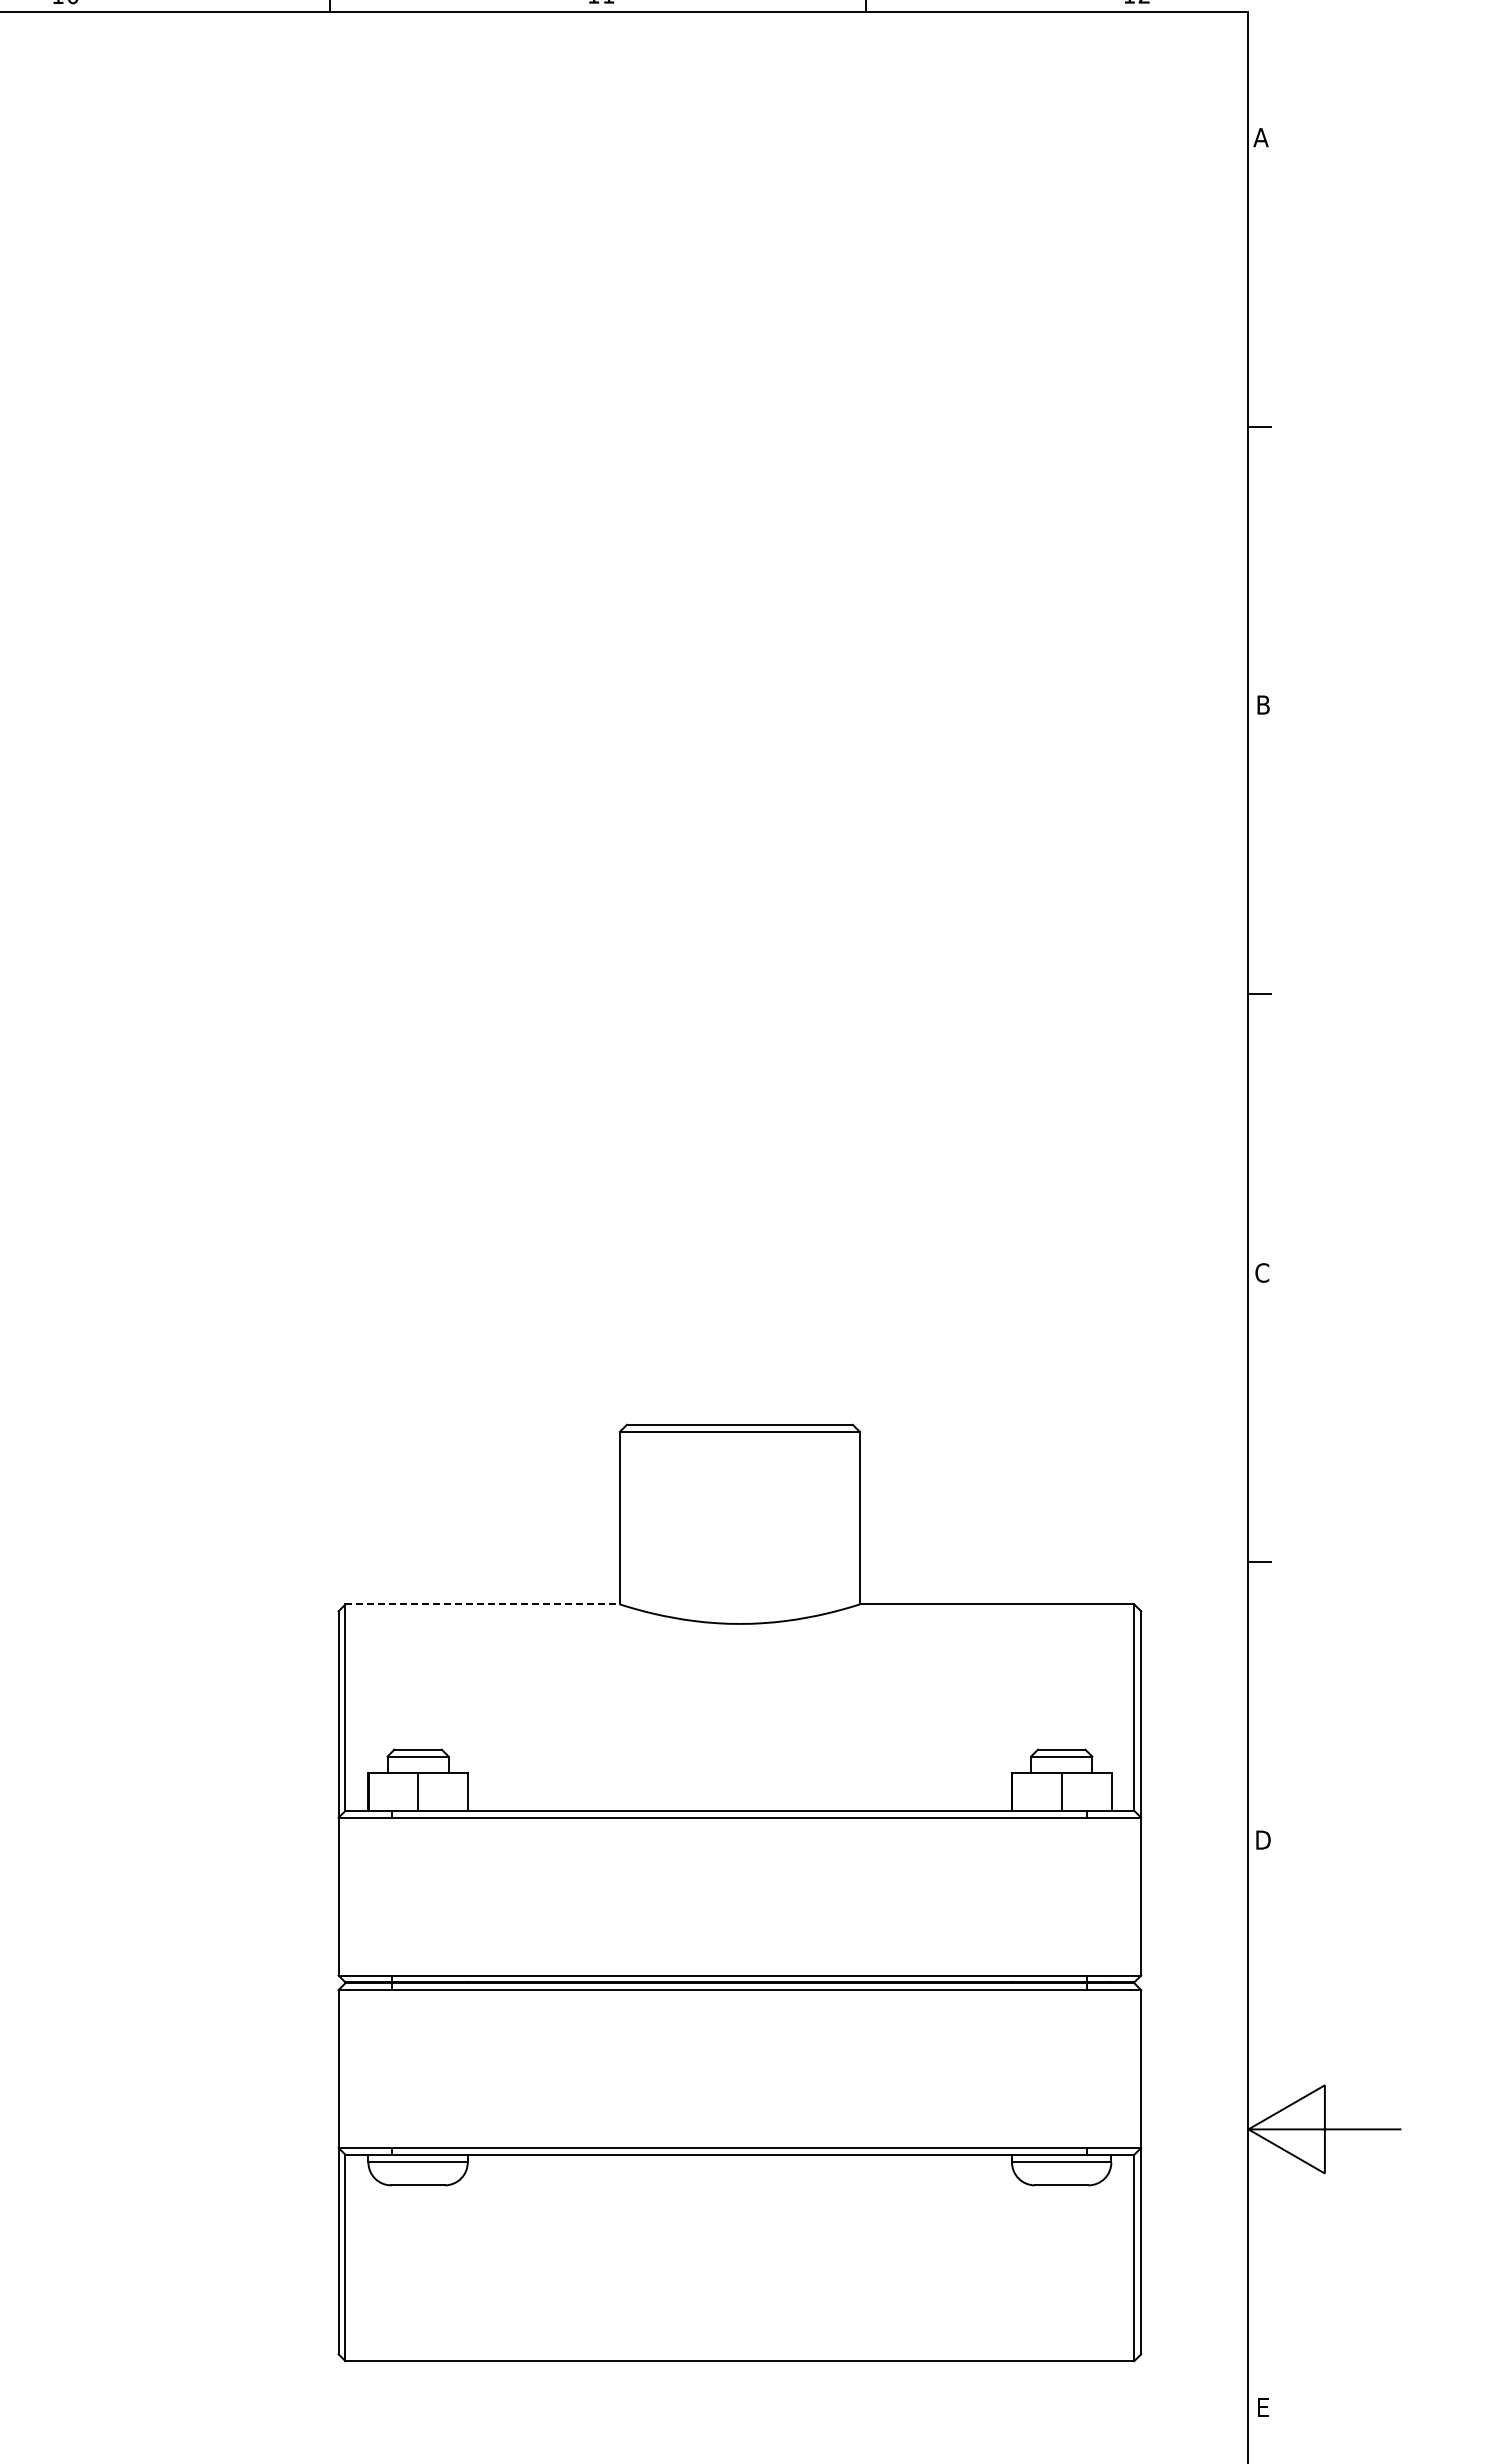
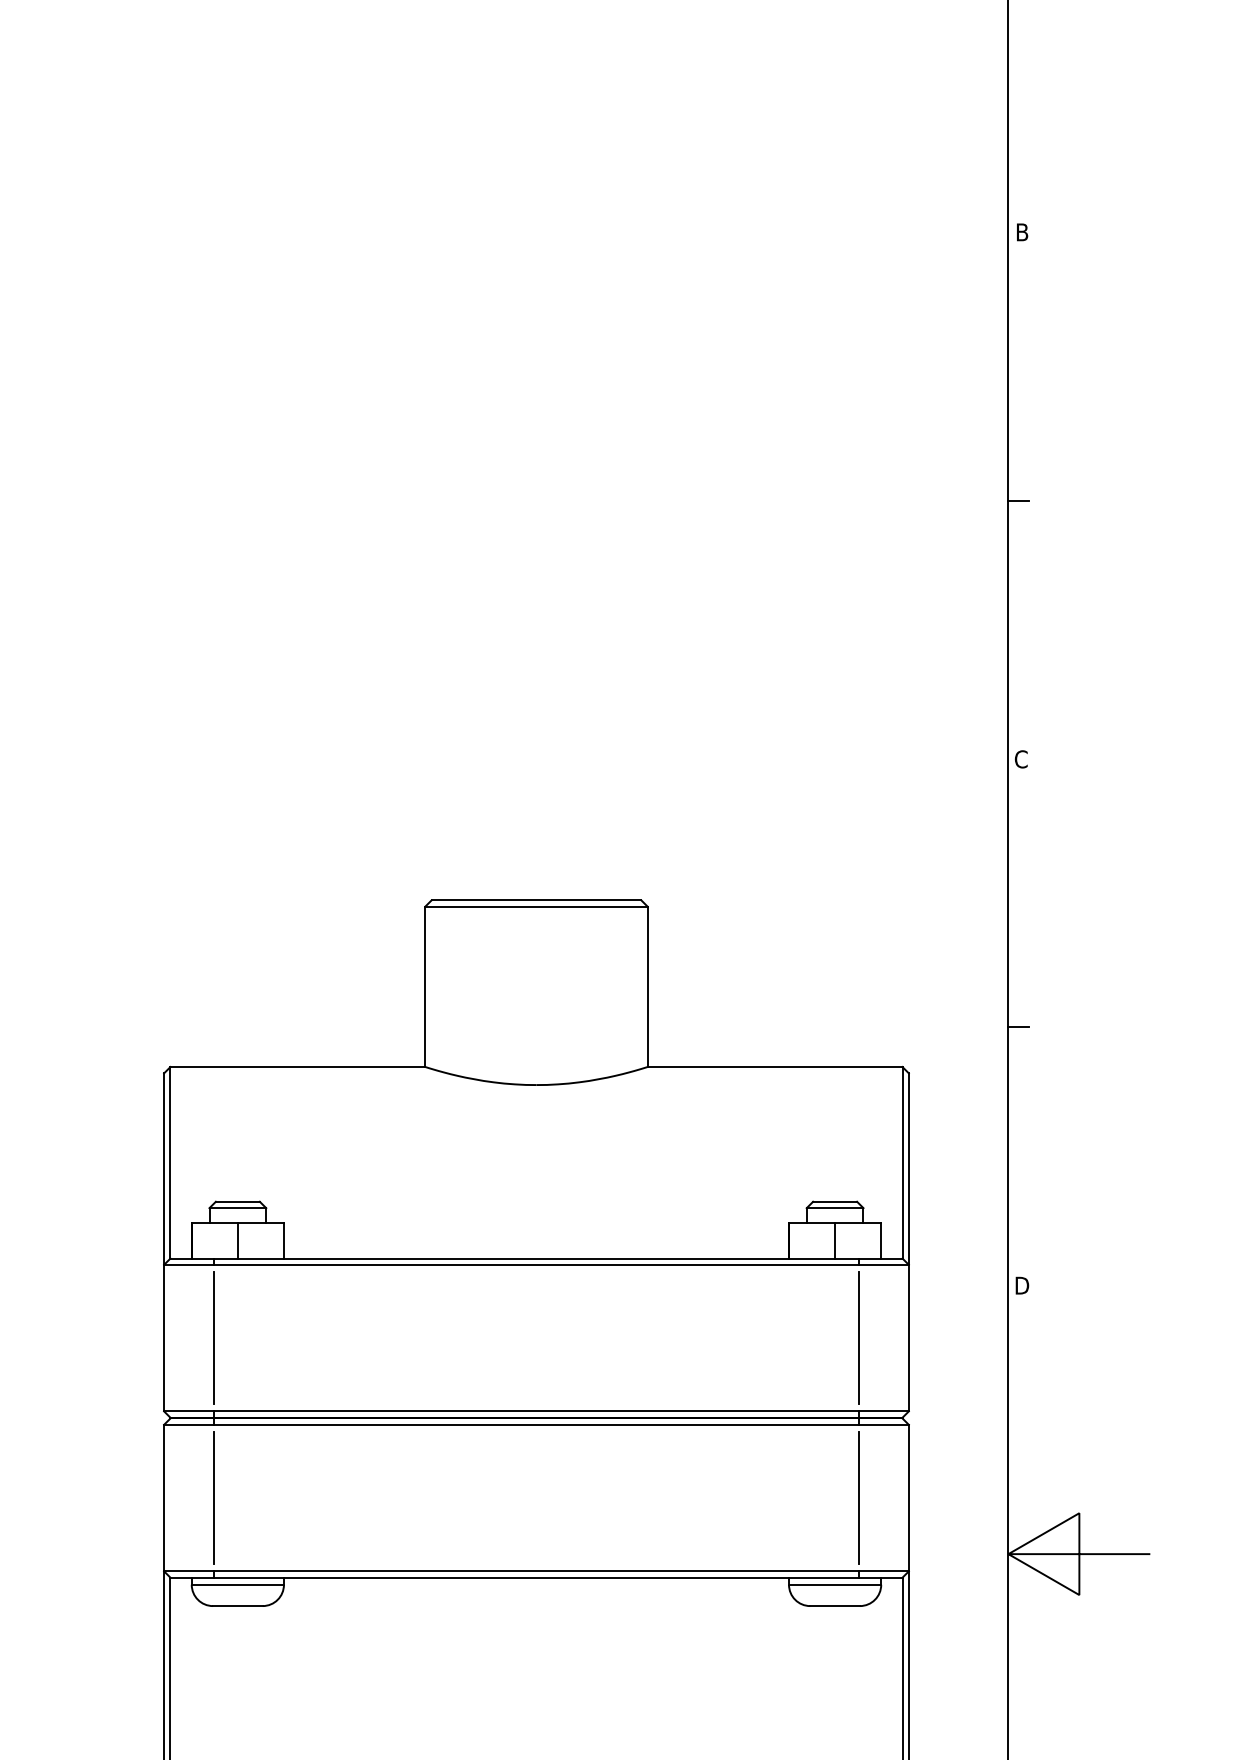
line: (483, 1604) -> (298, 1067), dashed -> solid
line: (392, 1896) -> (214, 1338), added
line: (1087, 1896) -> (859, 1338), added
line: (392, 2068) -> (214, 1497), added
line: (1087, 2068) -> (859, 1497), added

